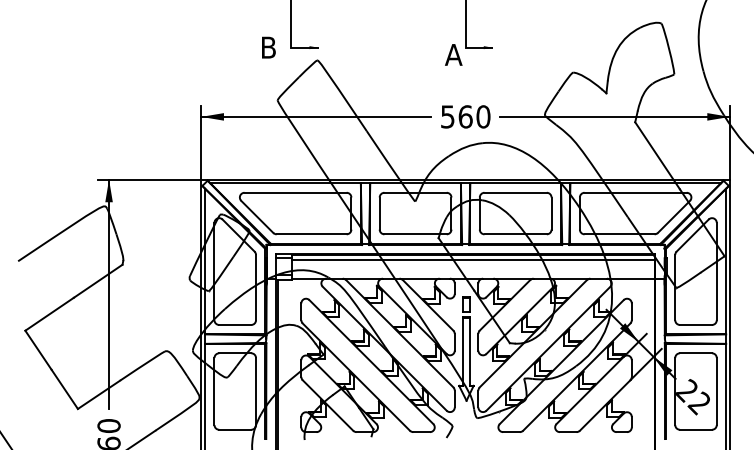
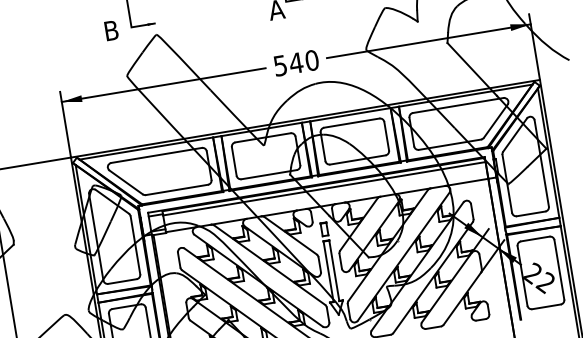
text: (465, 116) -> (296, 62), 560 -> 540

